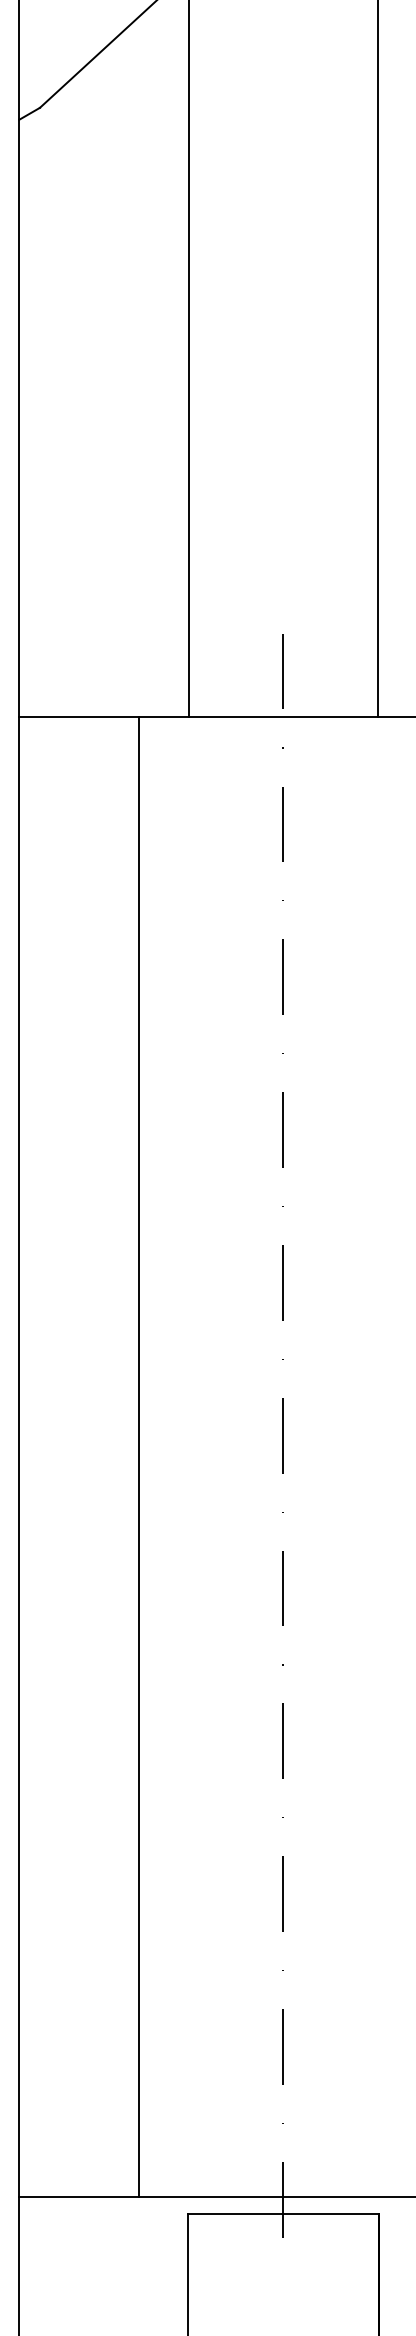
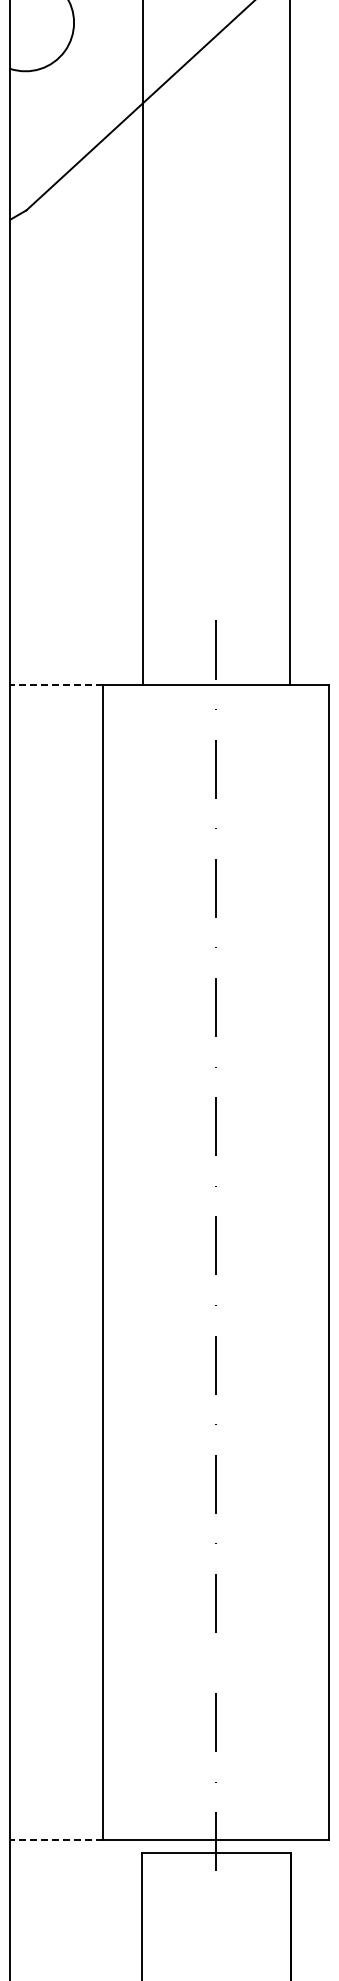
line: (78, 717) -> (56, 685), solid -> dashed
line: (78, 2196) -> (56, 1839), solid -> dashed

